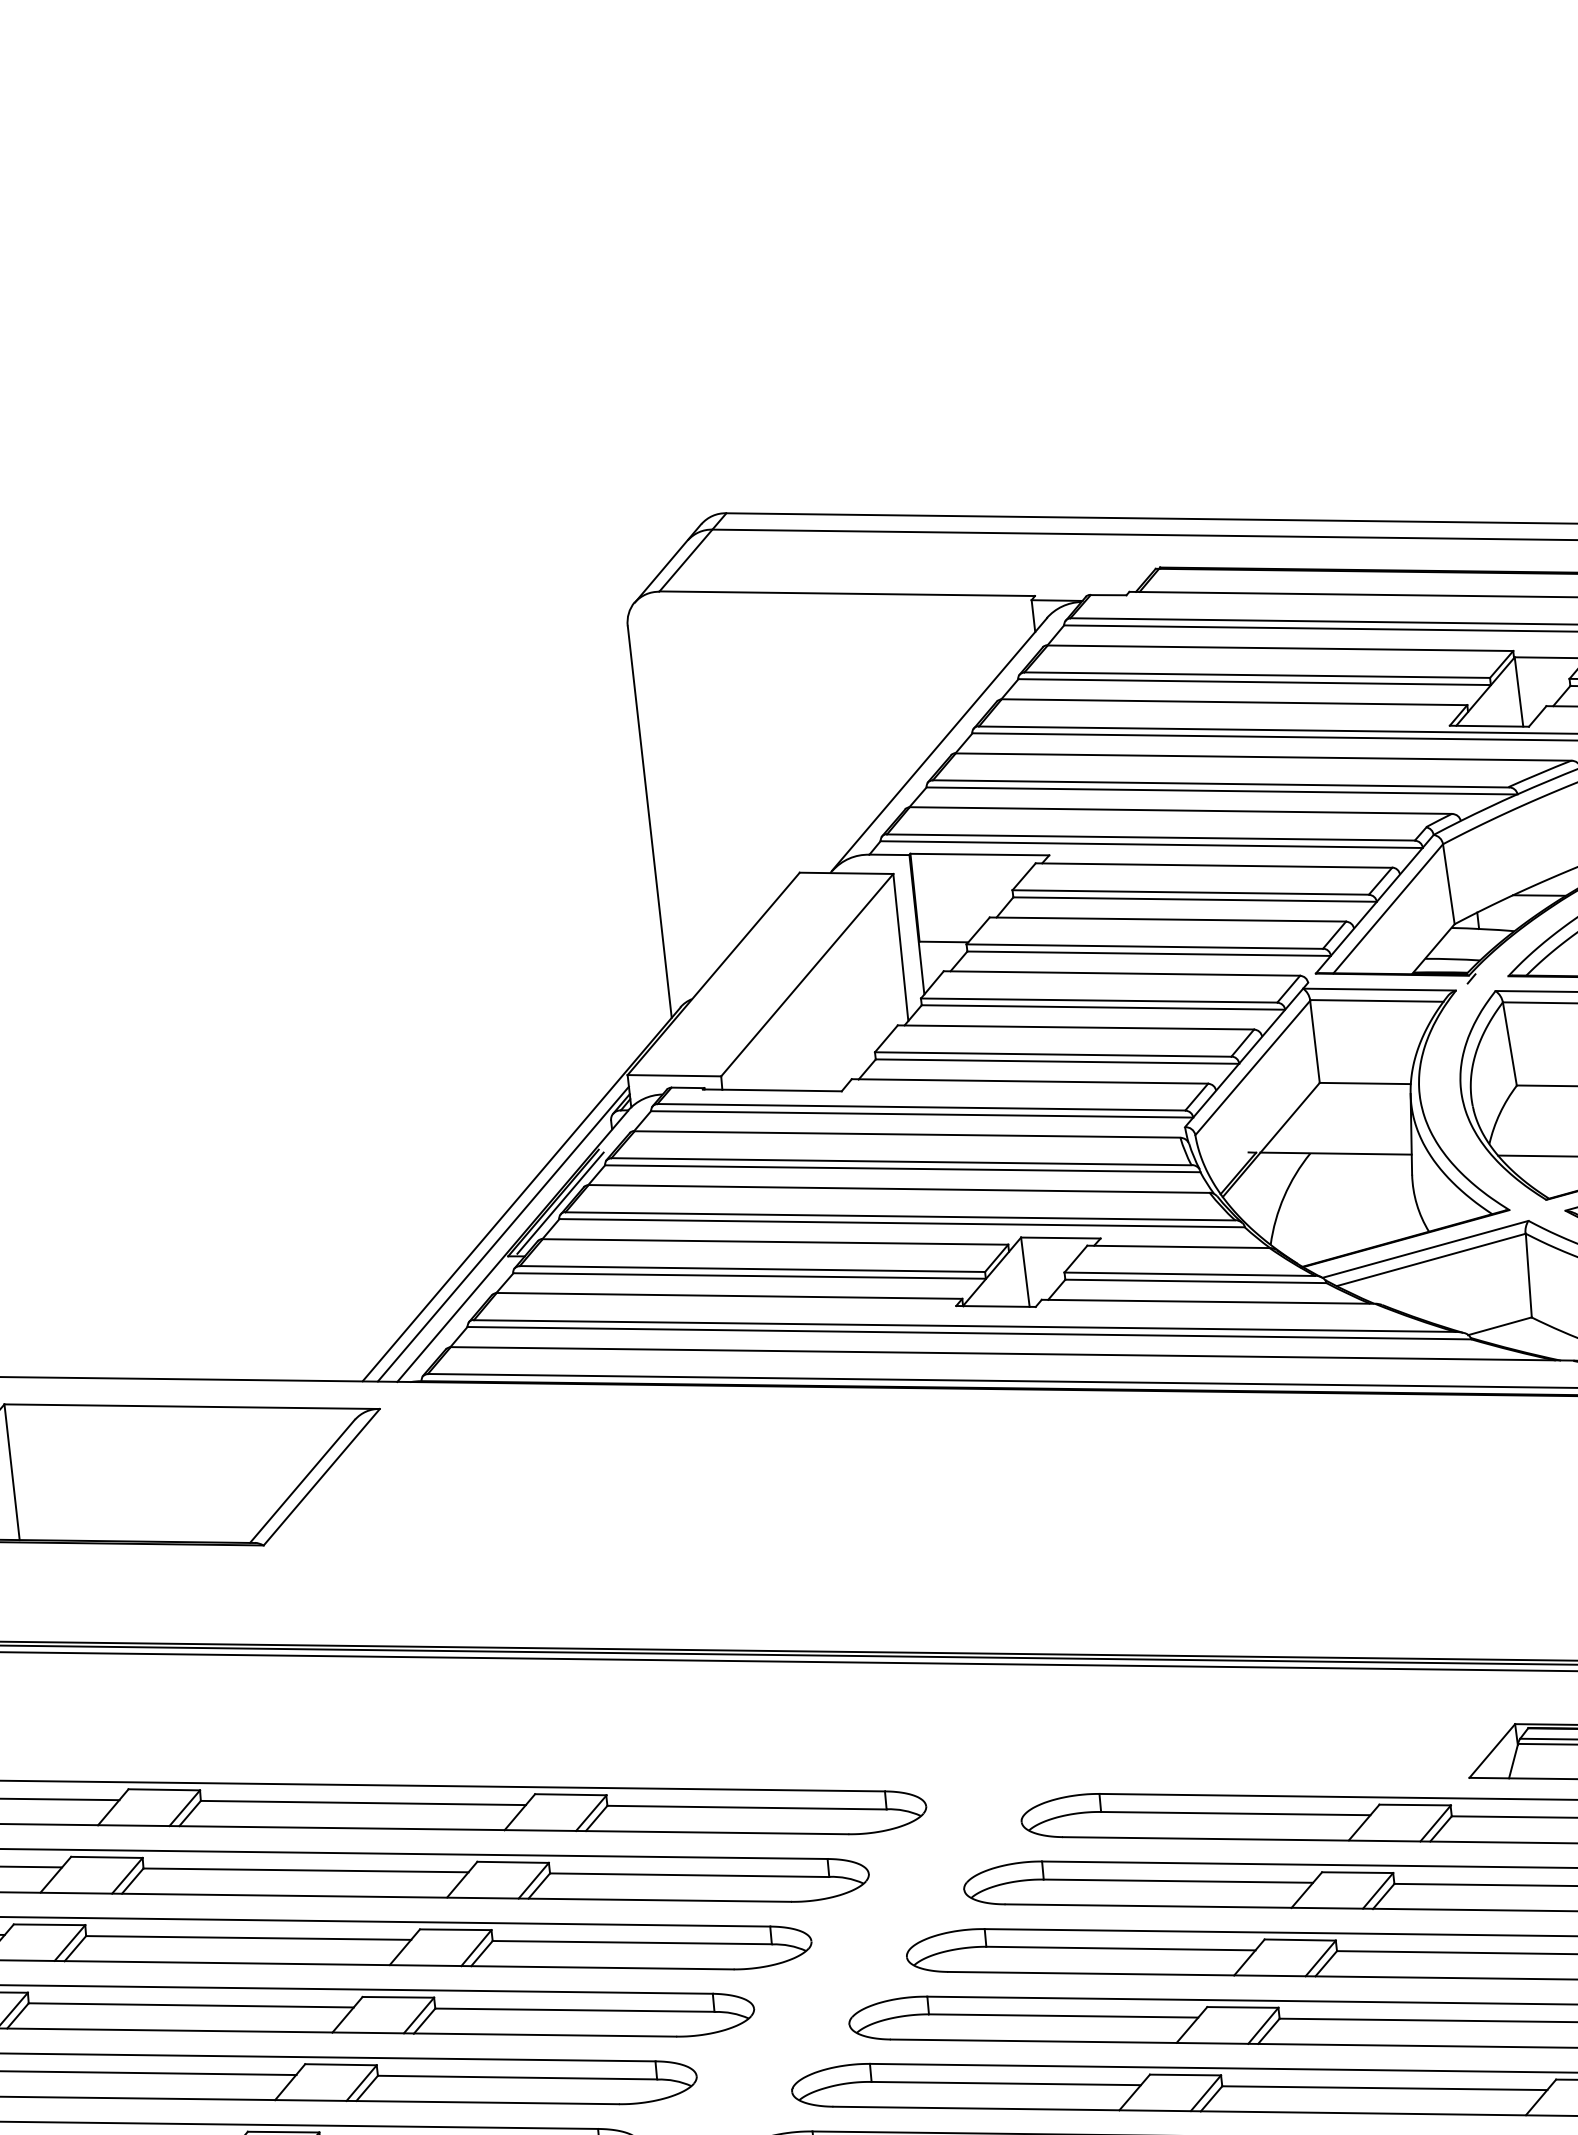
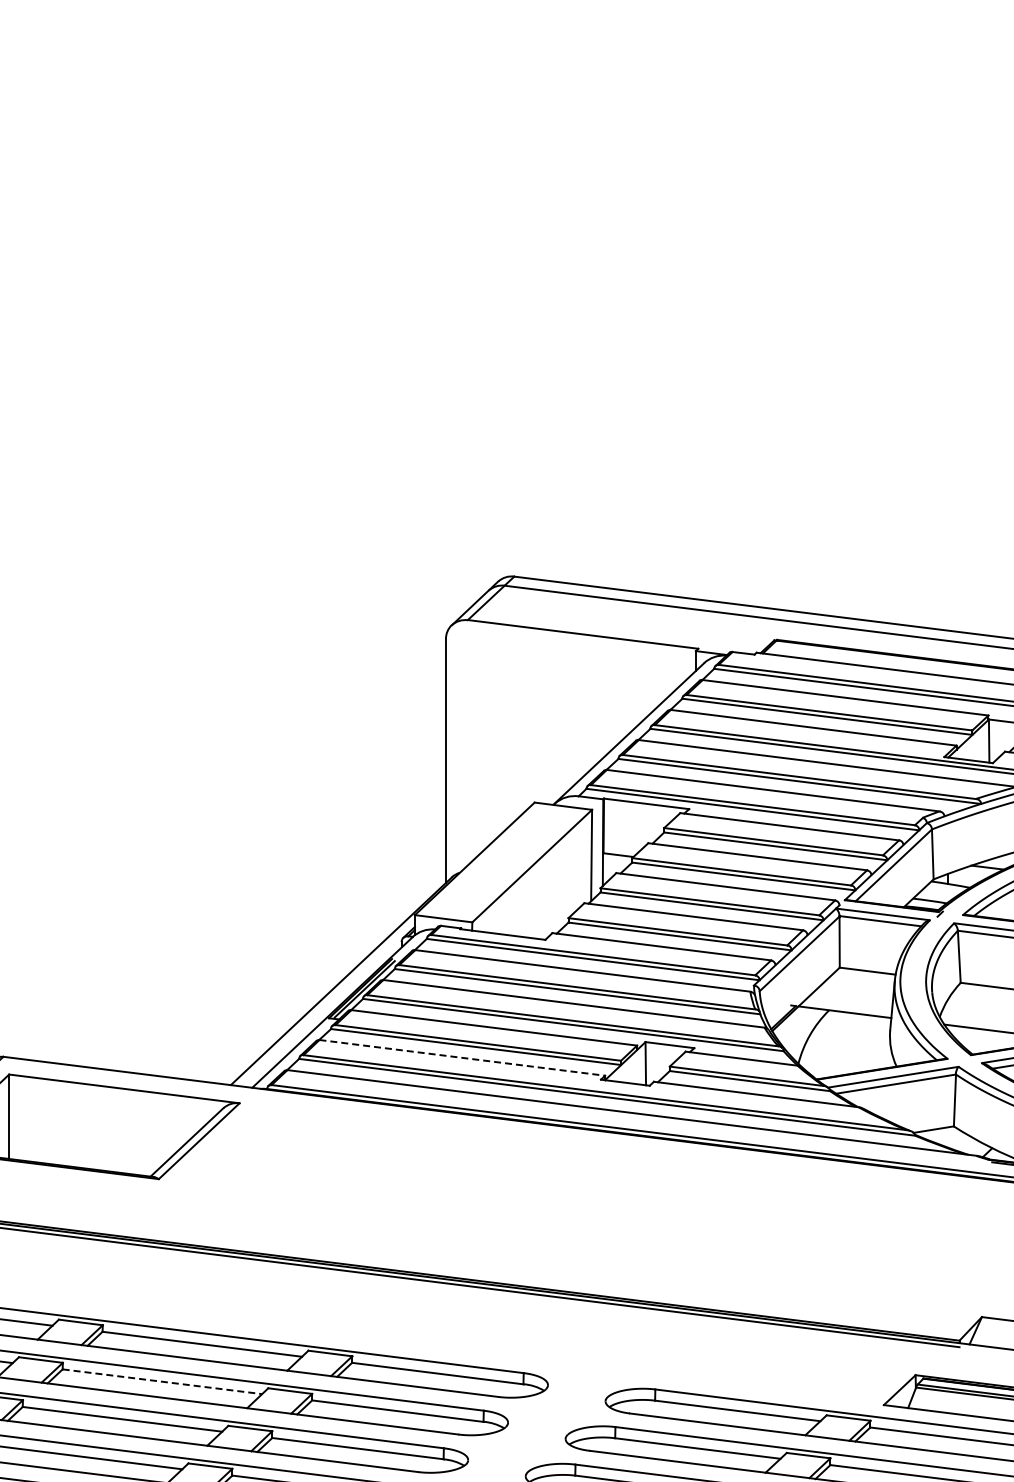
line: (503, 1234) -> (327, 1004), removed
line: (729, 1295) -> (462, 1057), solid -> dashed
line: (306, 1869) -> (162, 1381), solid -> dashed

